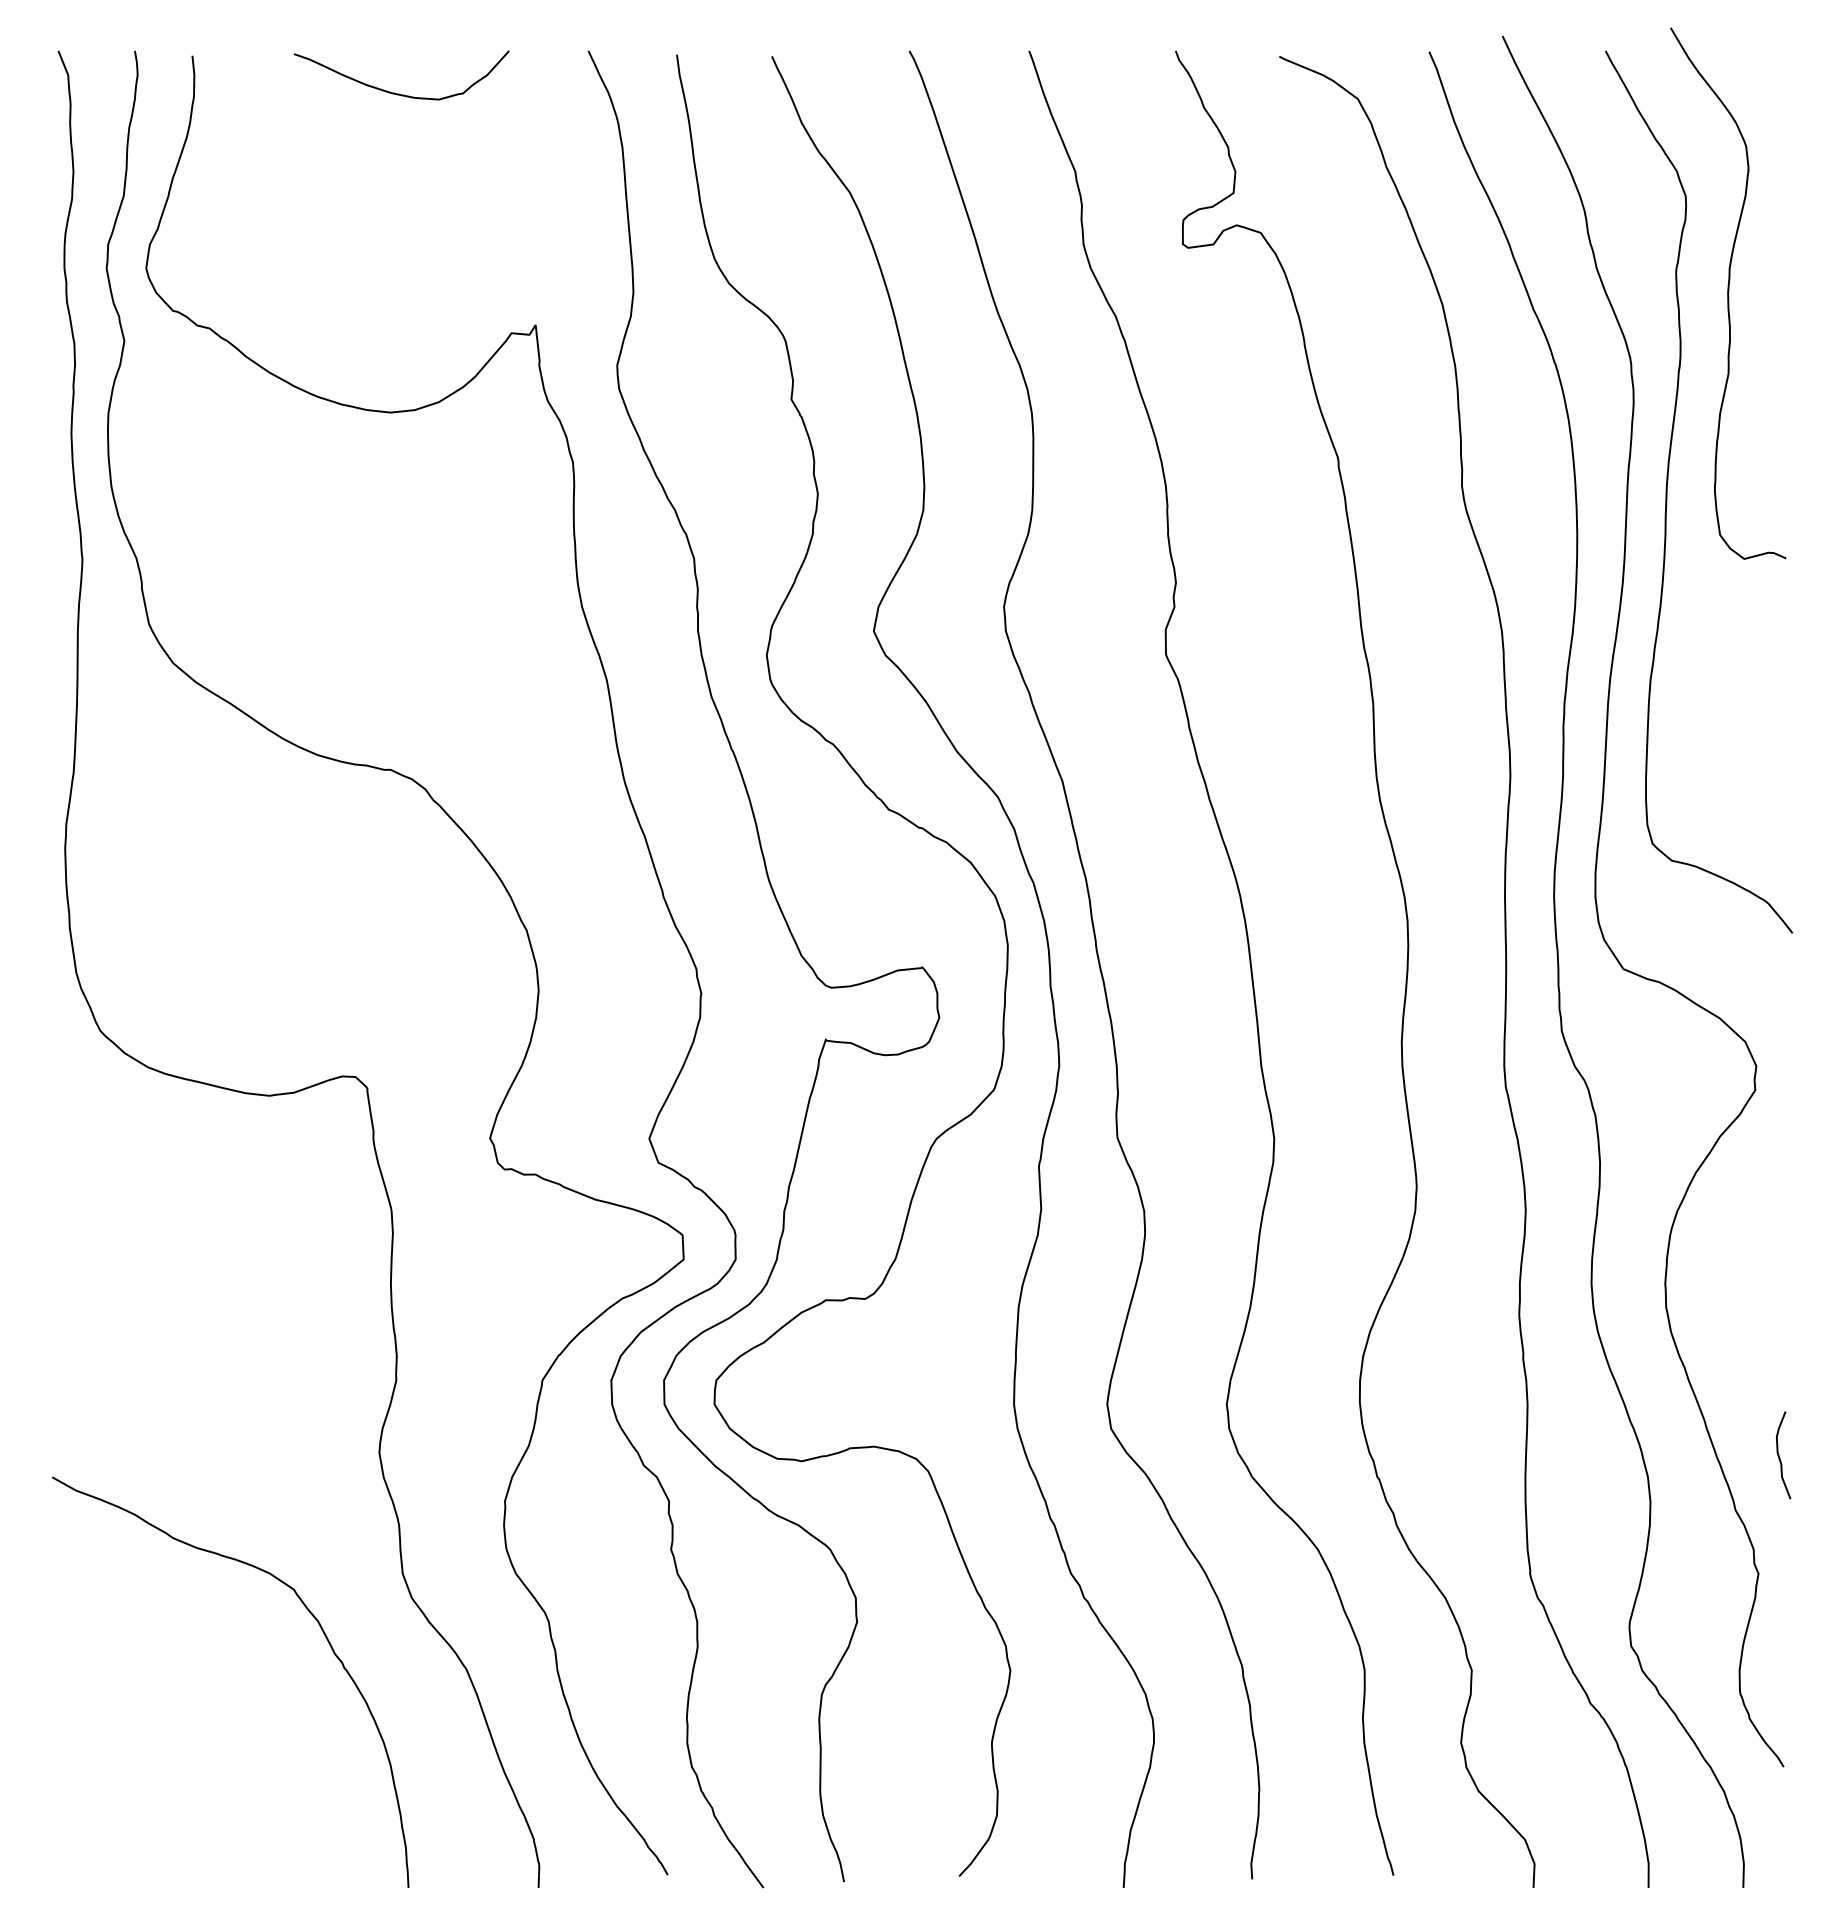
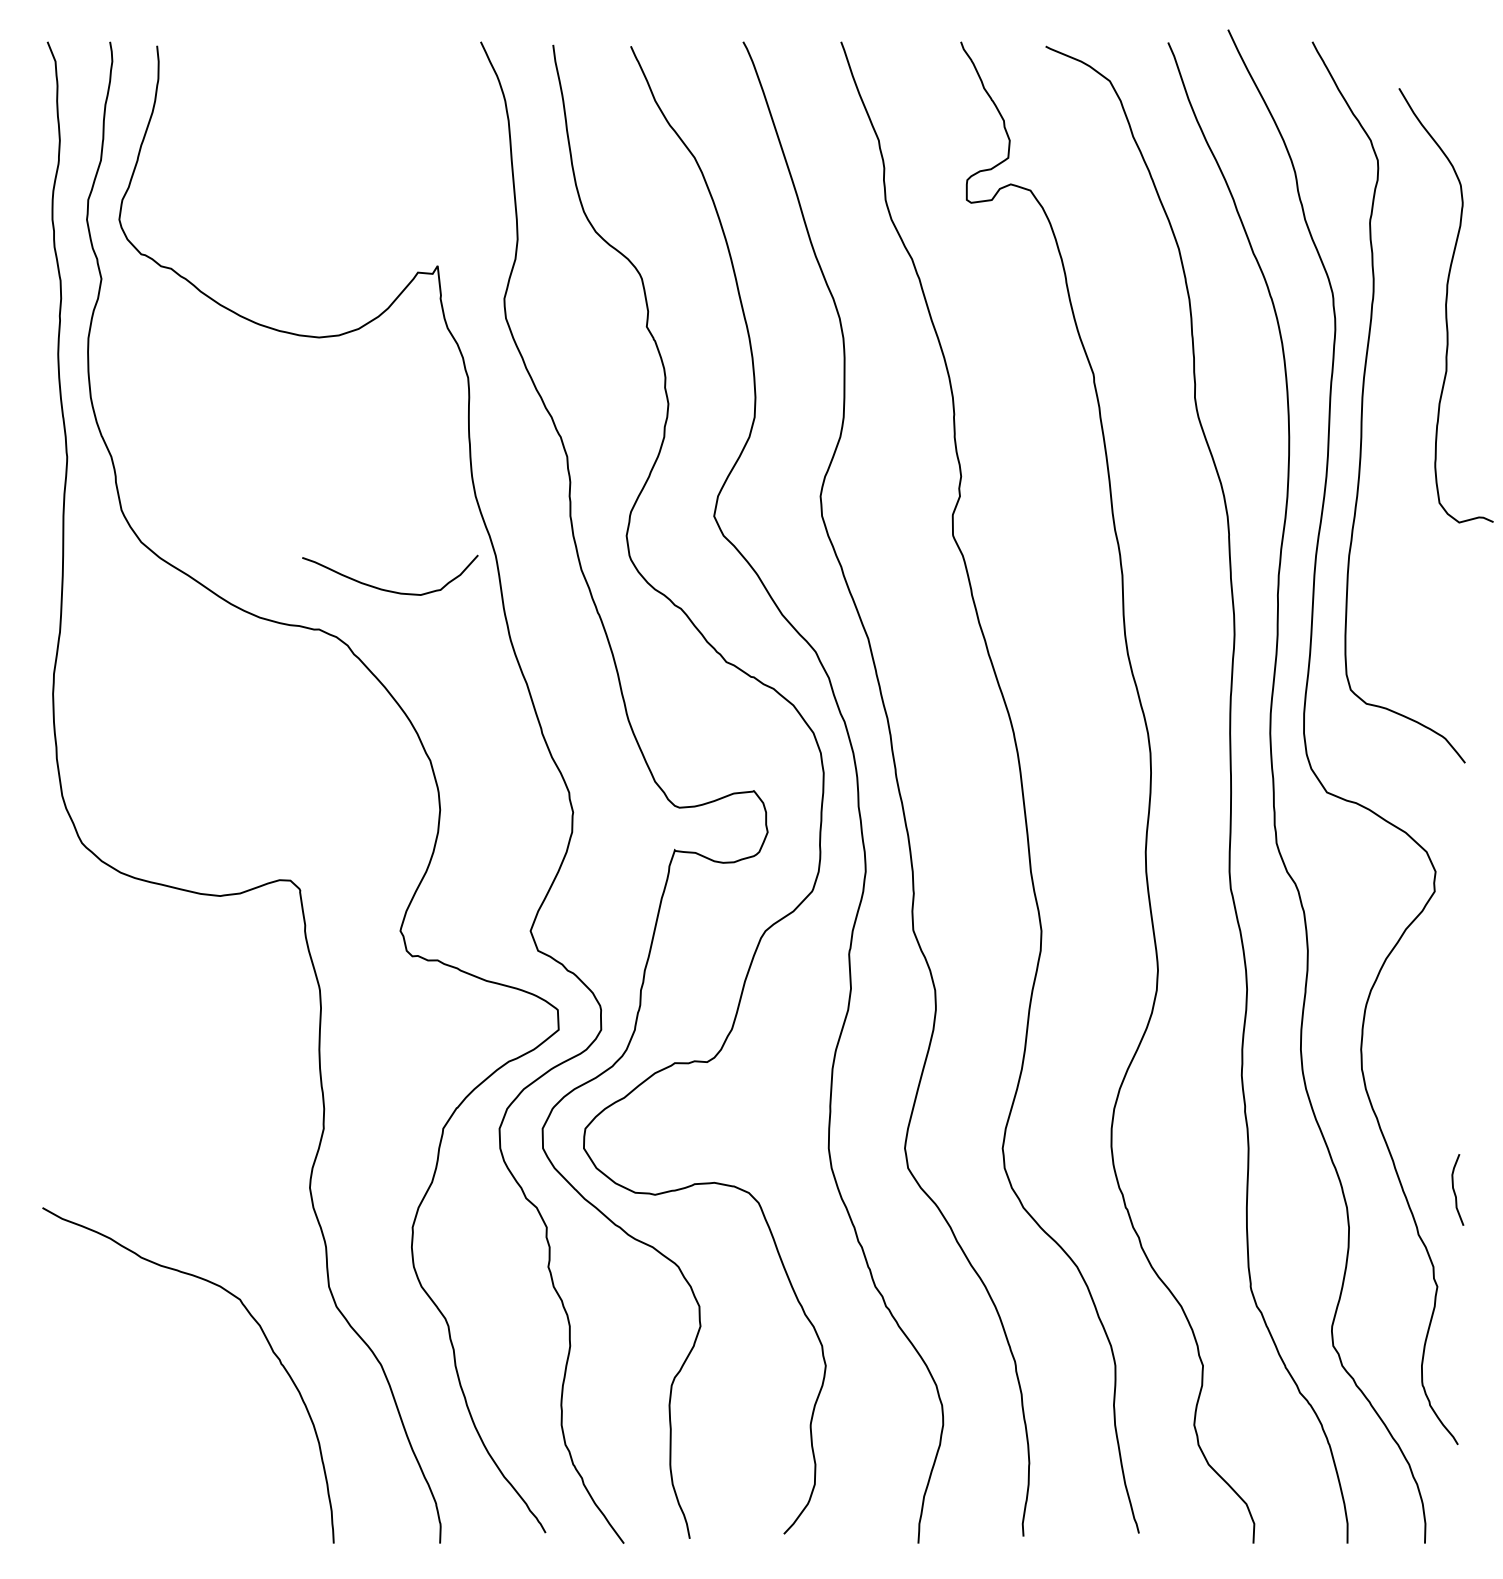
curve: (399, 93) -> (388, 590), moved
curve: (1728, 293) -> (1446, 305), moved

